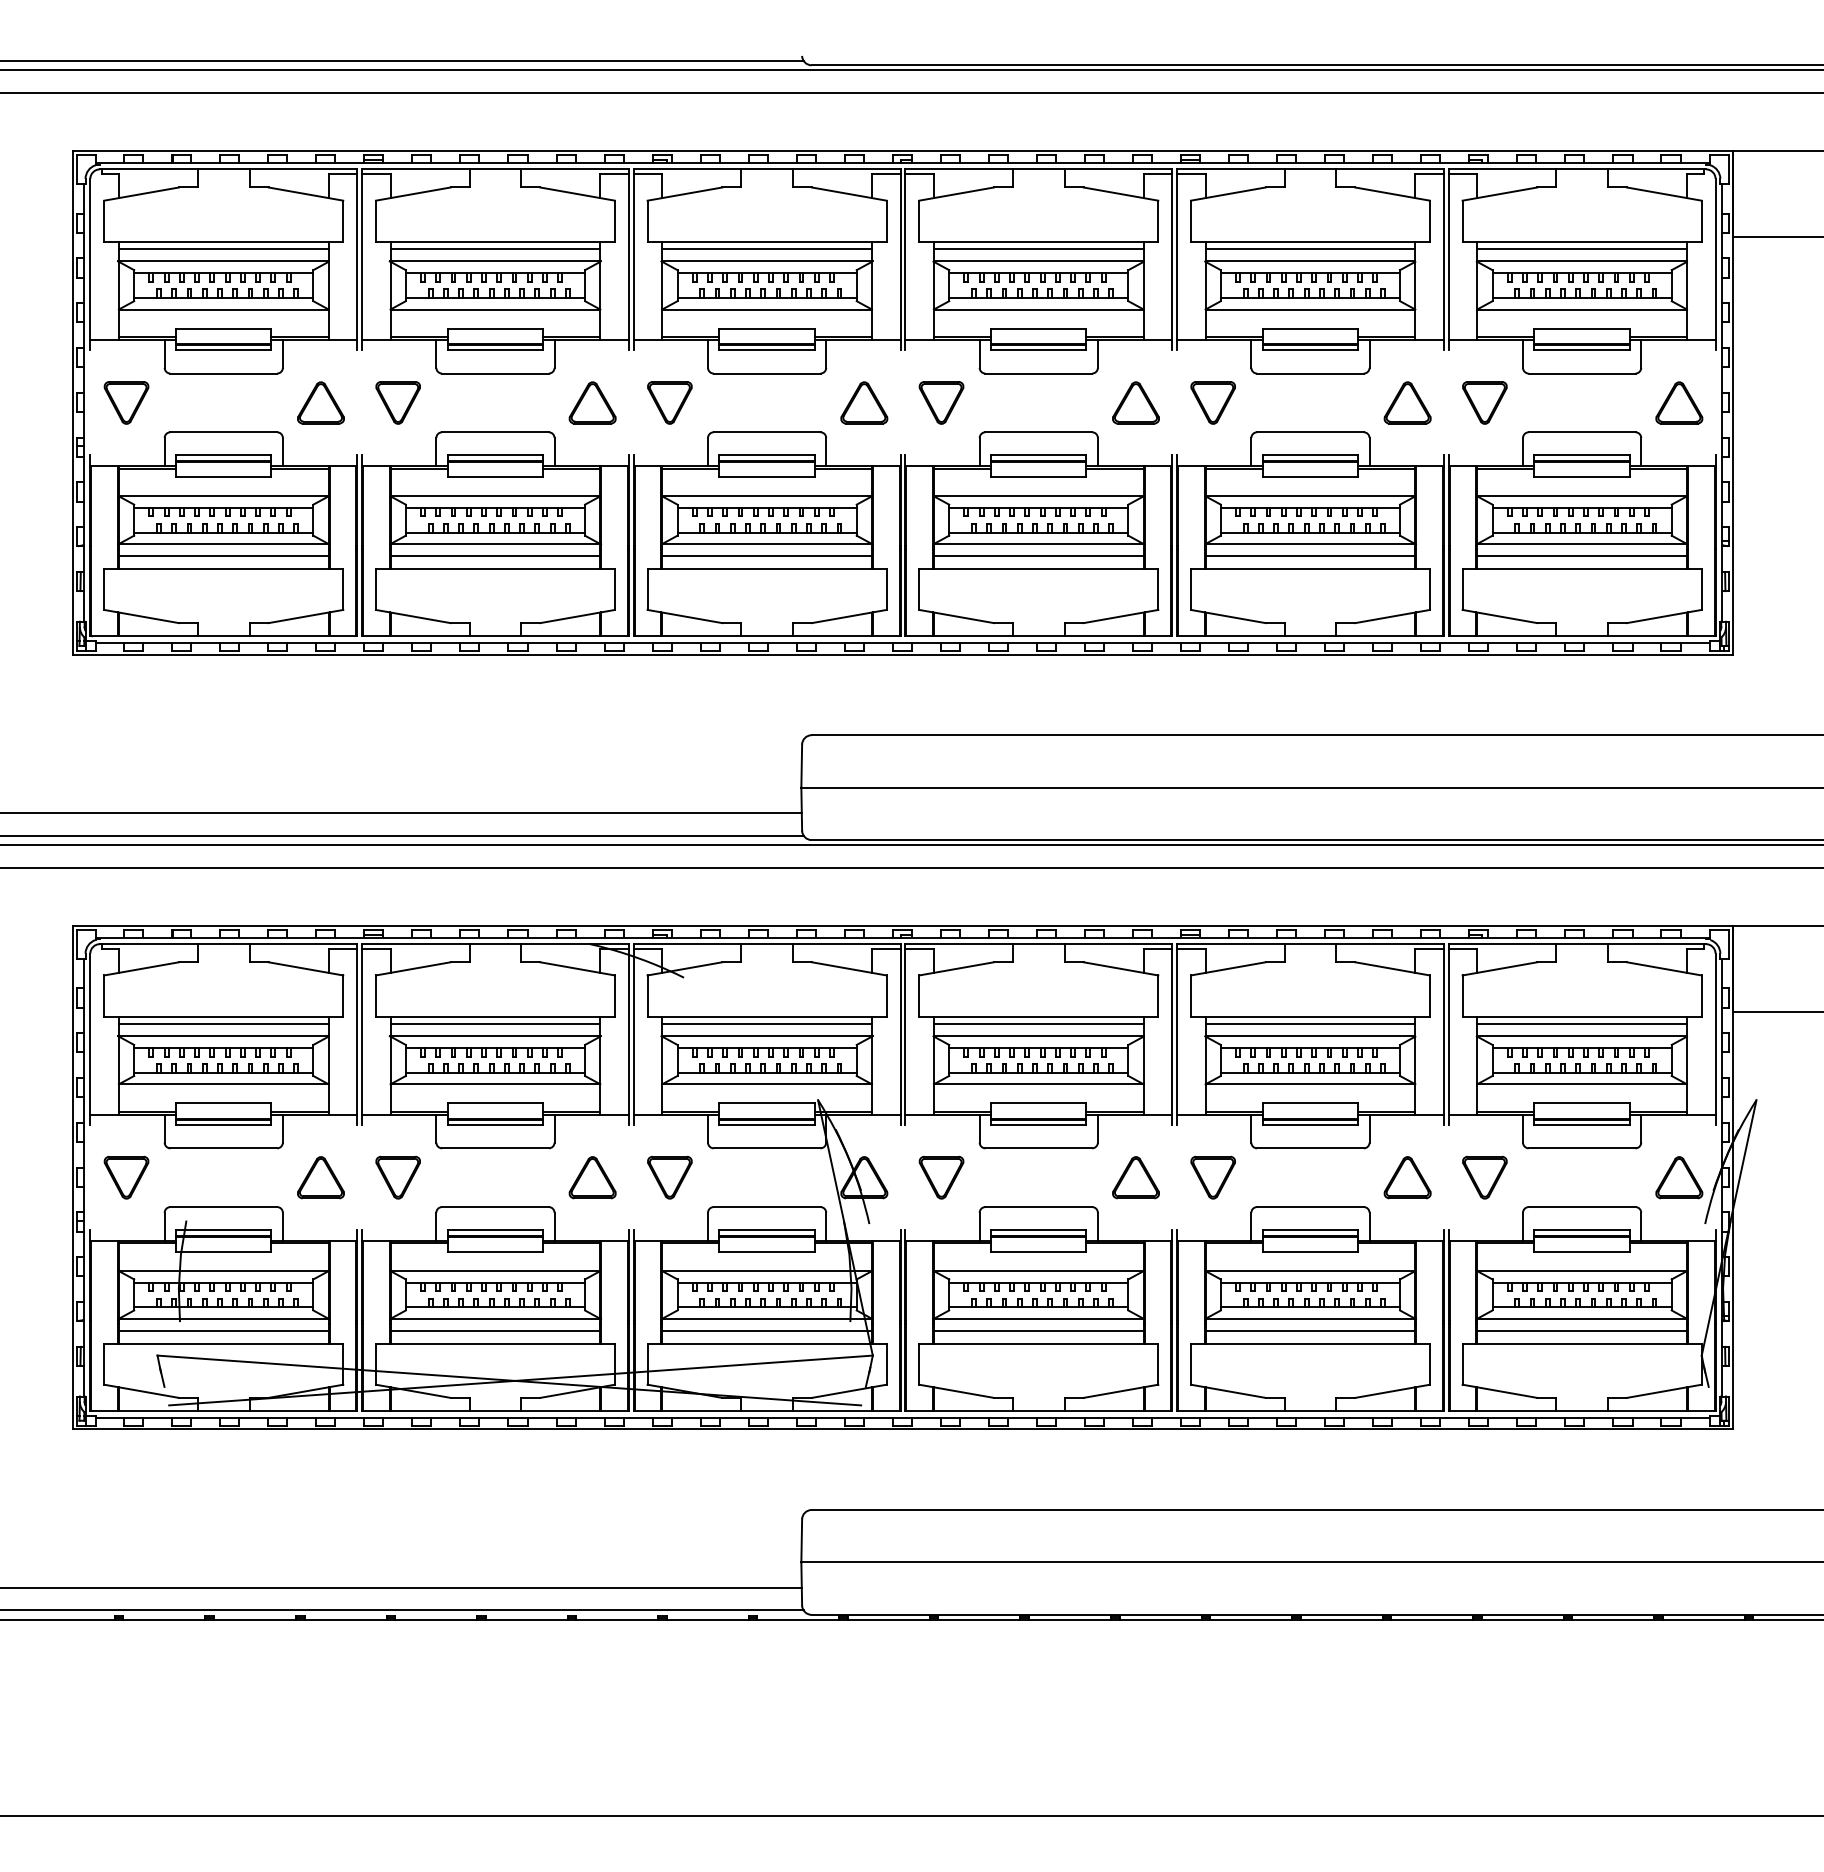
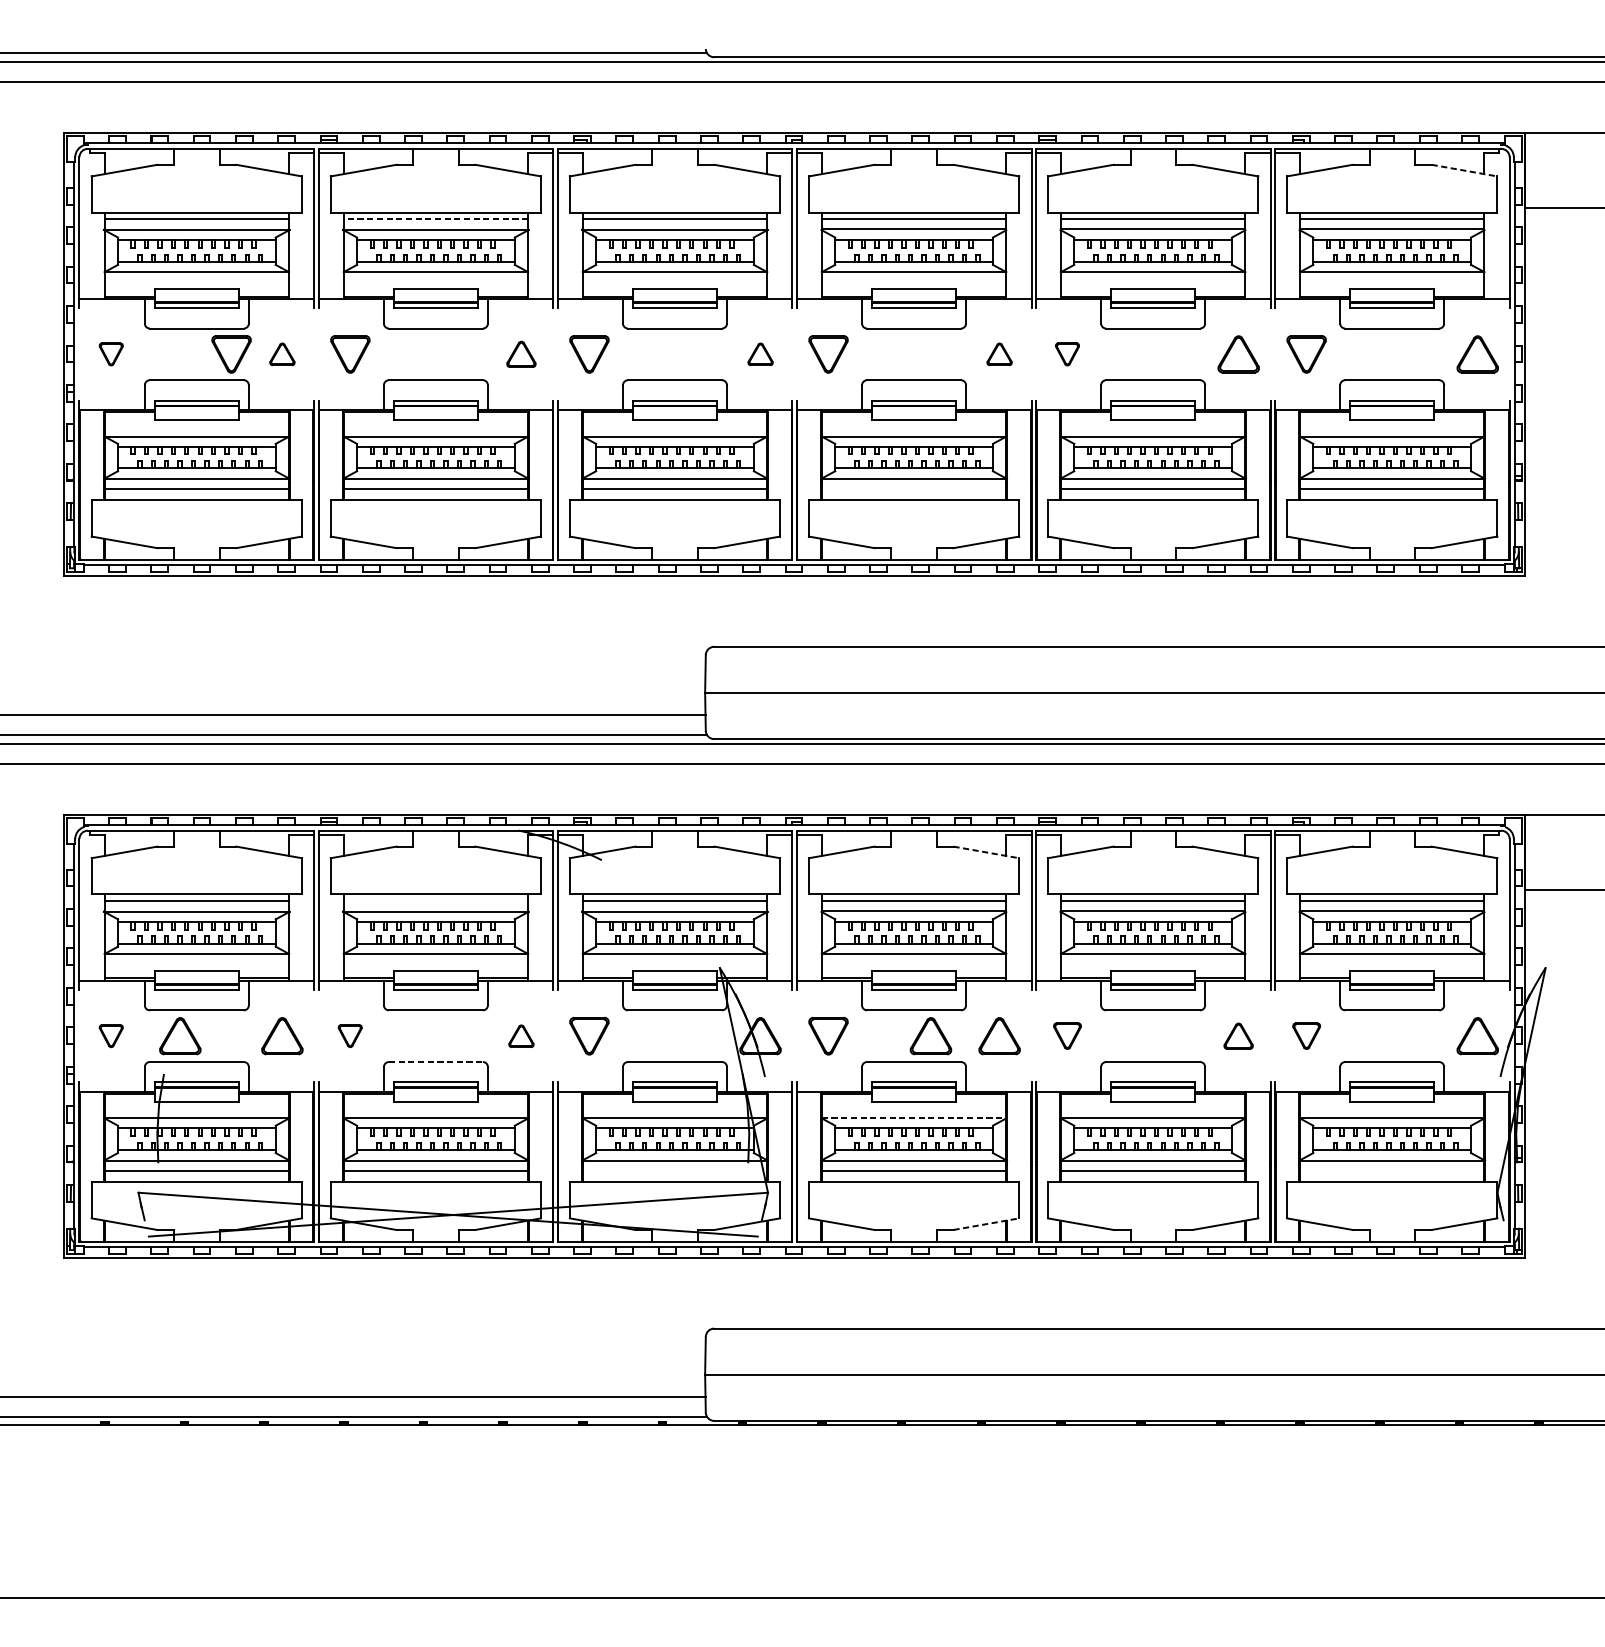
line: (1664, 194) -> (1464, 170), solid -> dashed
line: (495, 249) -> (435, 219), solid -> dashed
part: (126, 402) -> (111, 354), size x0.6
part: (262, 402) -> (230, 354), added
part: (320, 402) -> (281, 354), size x0.6
part: (592, 402) -> (521, 354), size x0.7
part: (864, 402) -> (760, 354), size x0.6
part: (1135, 402) -> (999, 354), size x0.6
part: (1212, 402) -> (1066, 354), size x0.6
line: (1038, 556) -> (913, 489), removed
line: (1120, 968) -> (985, 852), solid -> dashed
line: (495, 1024) -> (435, 901), removed
part: (126, 1177) -> (111, 1036), size x0.6
part: (204, 1177) -> (179, 1036), added
part: (397, 1177) -> (349, 1036), size x0.6
part: (592, 1177) -> (521, 1036), size x0.6
part: (1057, 1177) -> (930, 1036), added
part: (1212, 1177) -> (1066, 1036), size x0.7
part: (1407, 1177) -> (1238, 1036), size x0.7
part: (1484, 1177) -> (1306, 1036), size x0.7
line: (495, 1207) -> (435, 1062), solid -> dashed
line: (1038, 1271) -> (913, 1118), solid -> dashed
line: (766, 1331) -> (674, 1171), removed
line: (1581, 1331) -> (1391, 1171), removed
line: (1120, 1391) -> (985, 1224), solid -> dashed

